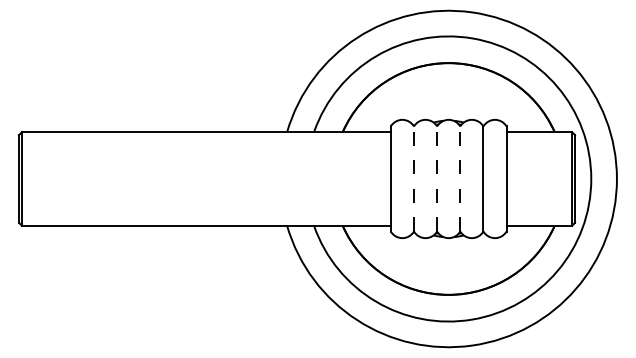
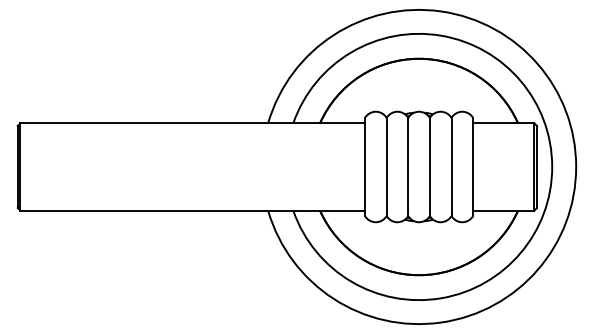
line: (413, 178) -> (386, 166), dashed -> solid
line: (437, 178) -> (408, 166), dashed -> solid
line: (459, 178) -> (429, 166), dashed -> solid

